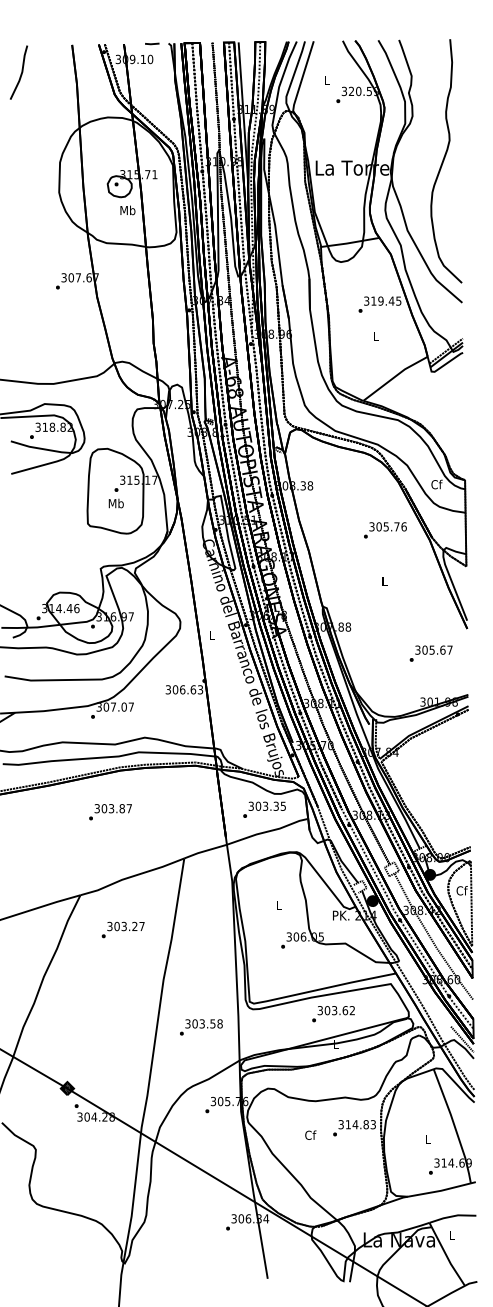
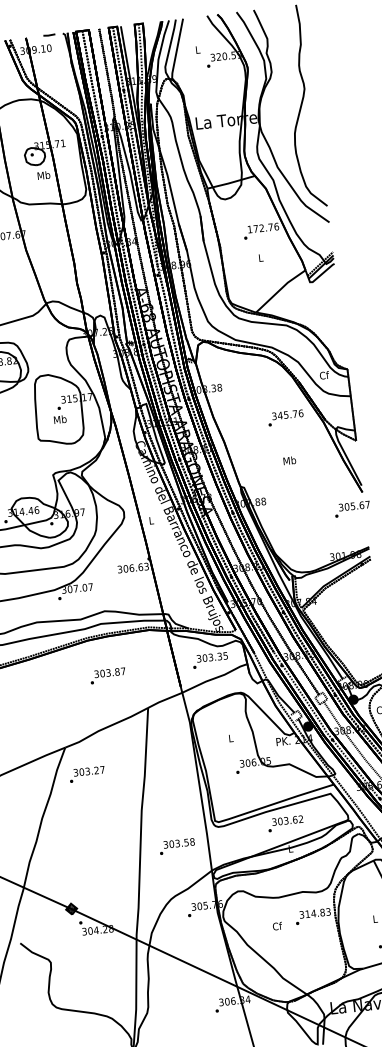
text: (382, 300) -> (263, 227), 319.45 -> 172.76
text: (378, 526) -> (279, 415), 305.76 -> 345.76
text: (384, 581) -> (289, 460), L -> Mb
text: (430, 653) -> (351, 509), moved
text: (110, 812) -> (108, 676), moved
text: (122, 929) -> (86, 774), moved

